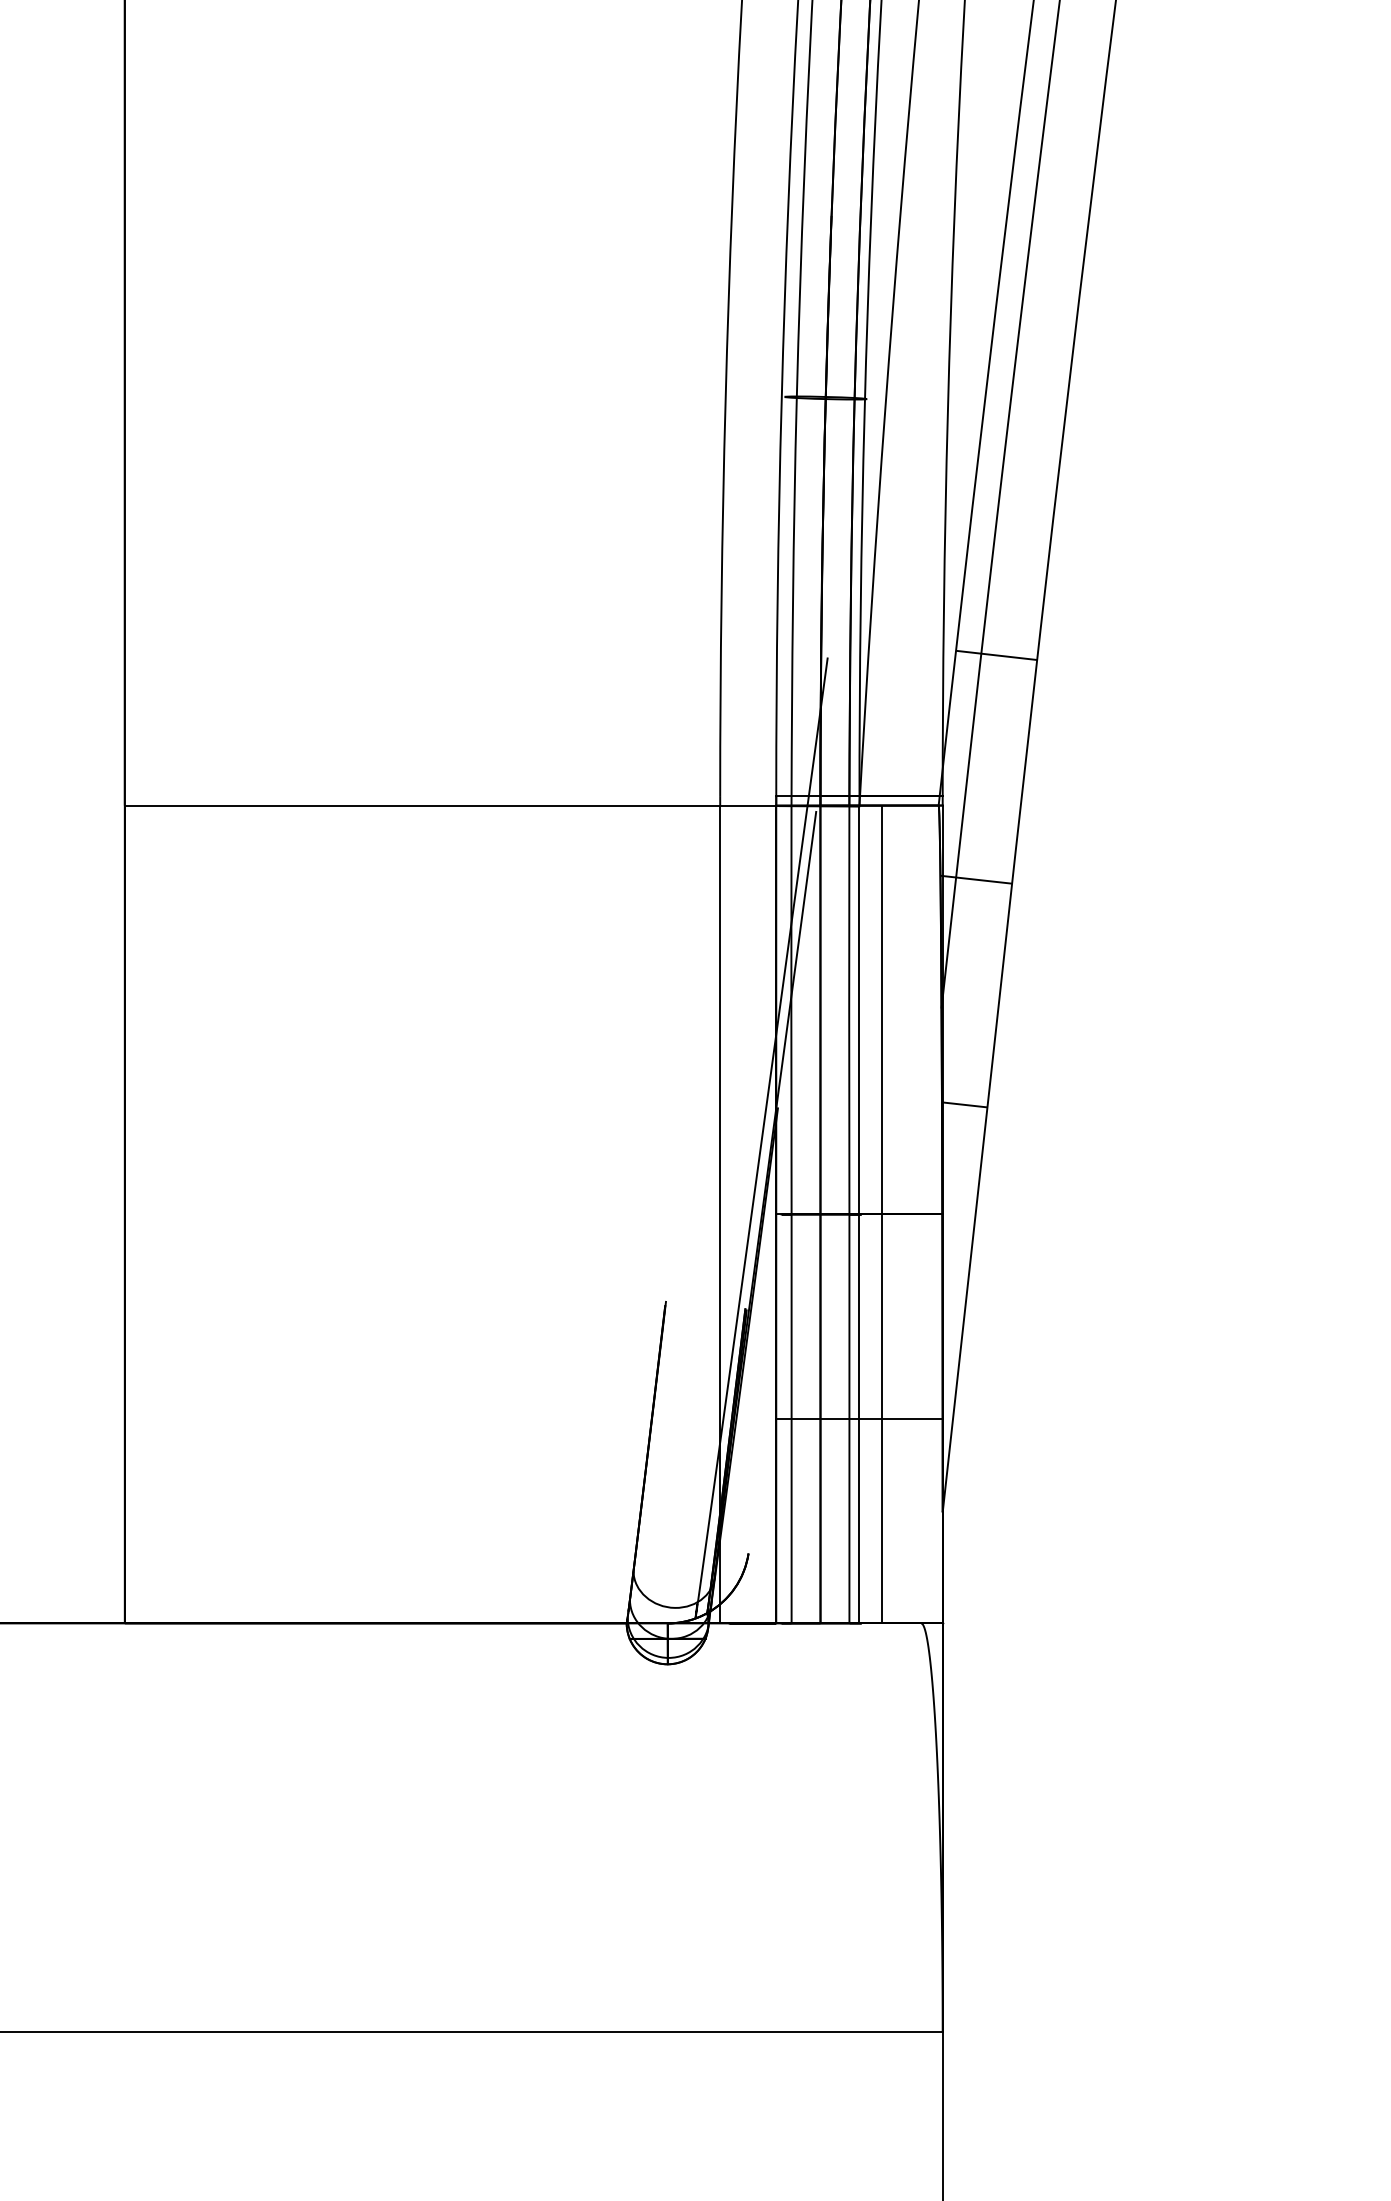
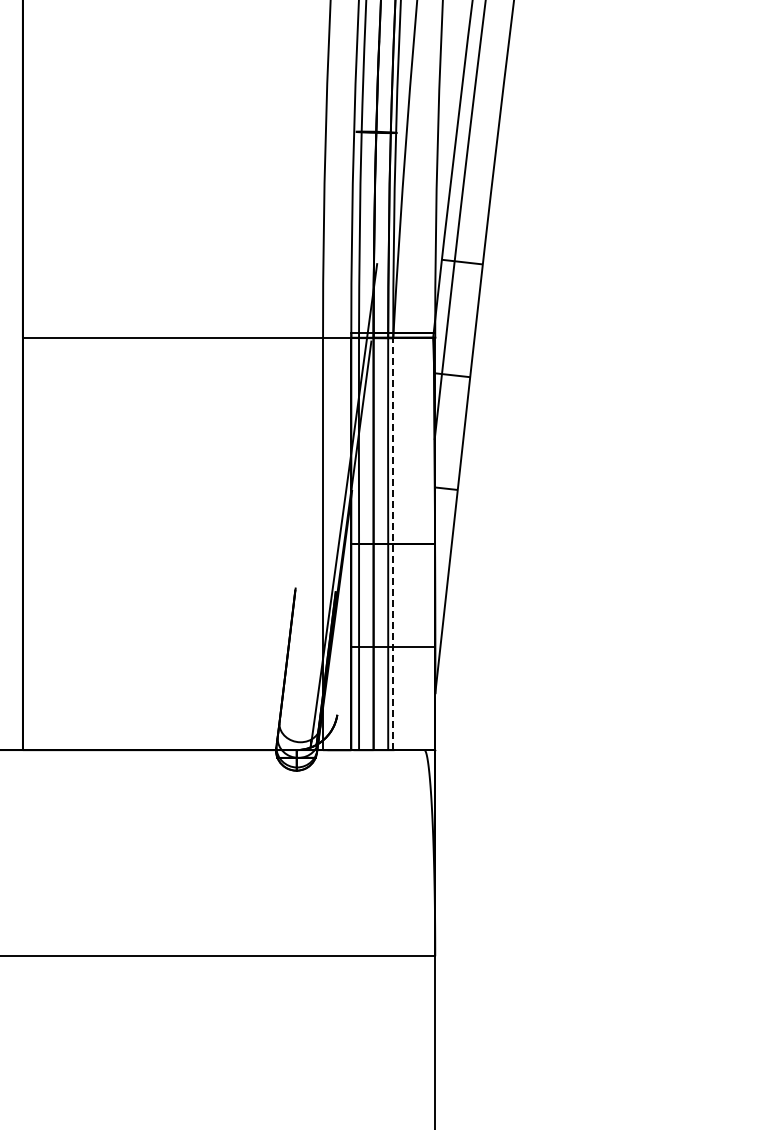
line: (859, 1213) -> (393, 543), solid -> dashed
line: (881, 1213) -> (404, 543), removed

